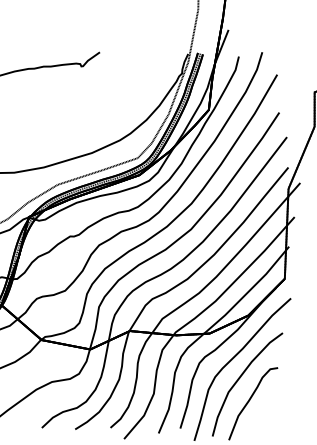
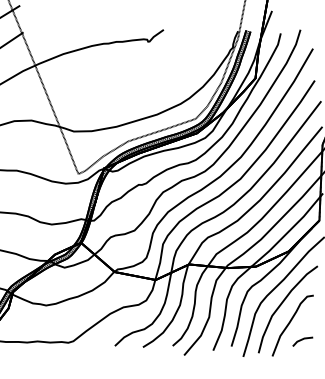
part: (264, 422) -> (302, 341), added

